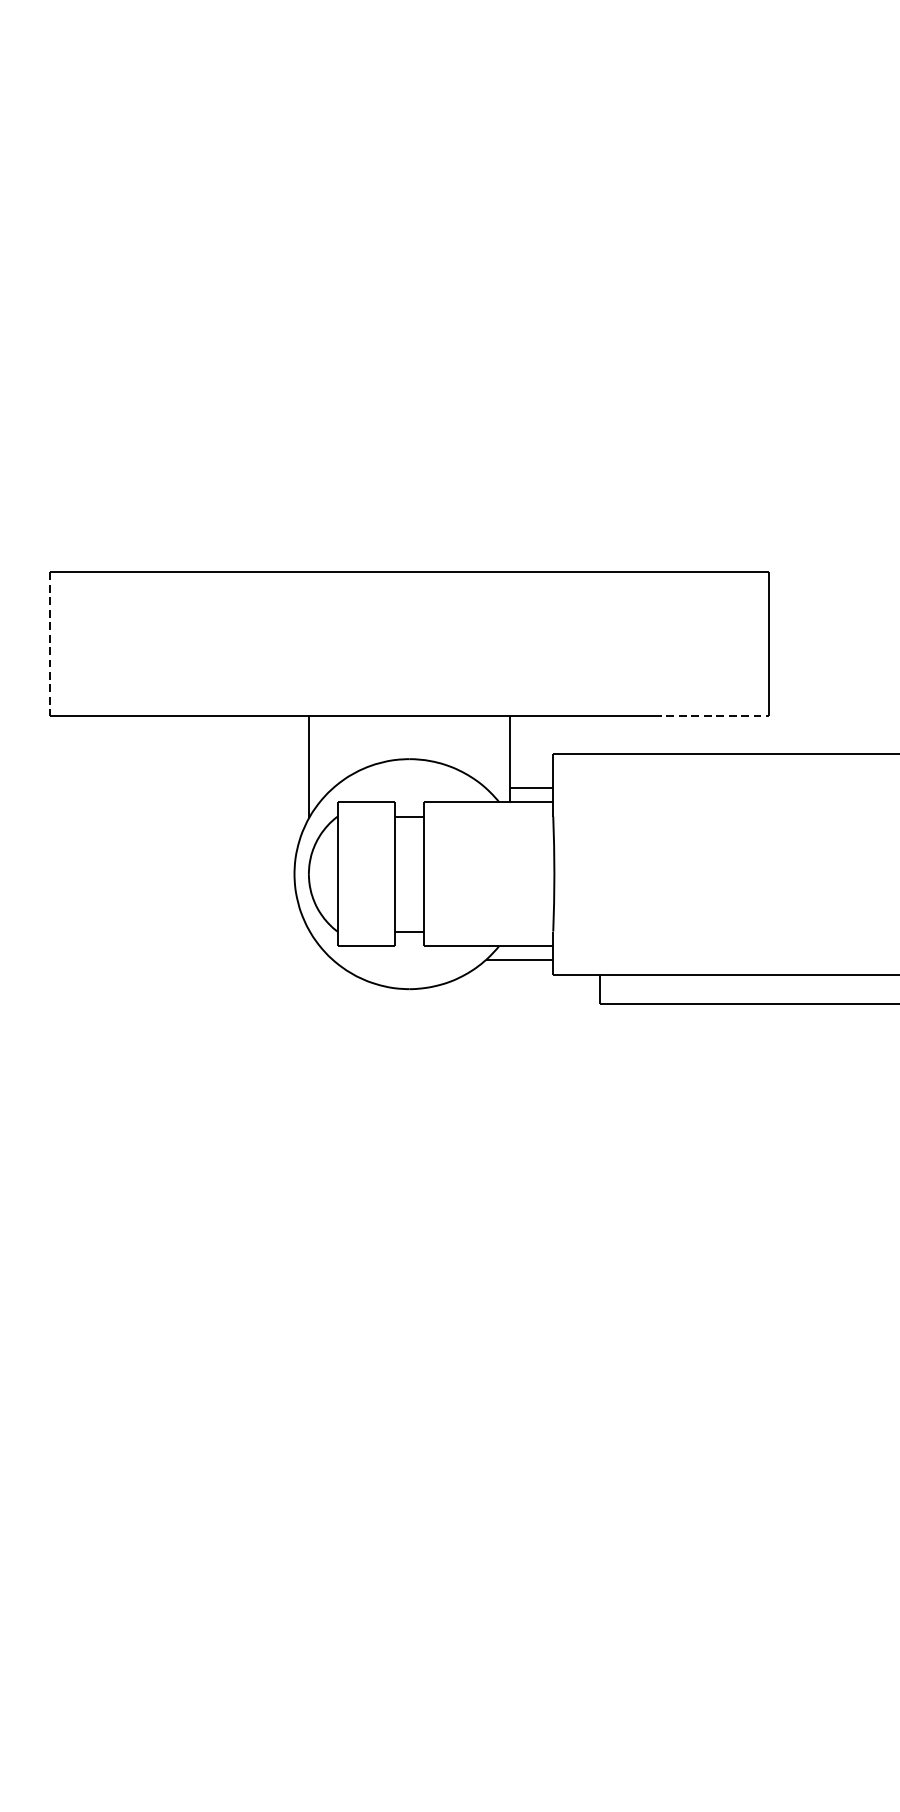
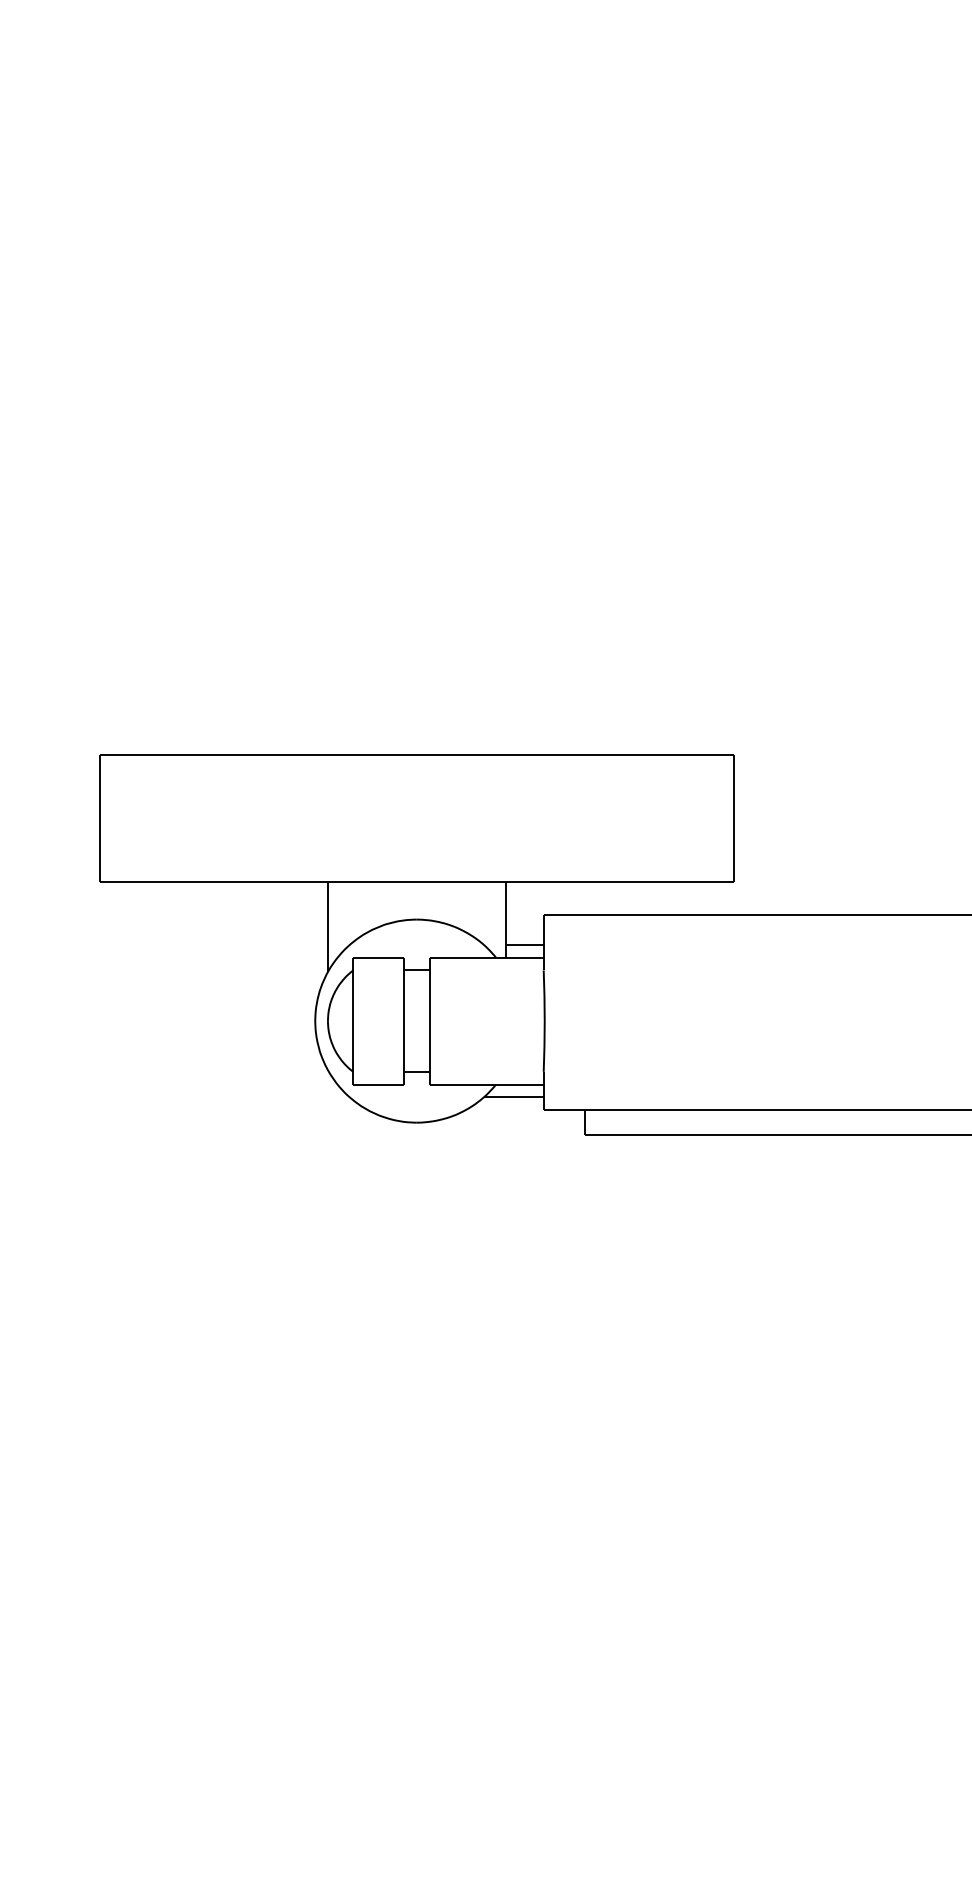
line: (50, 644) -> (99, 818), dashed -> solid
line: (711, 715) -> (683, 881), dashed -> solid

